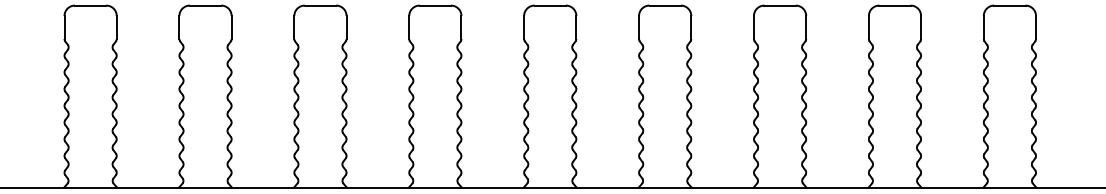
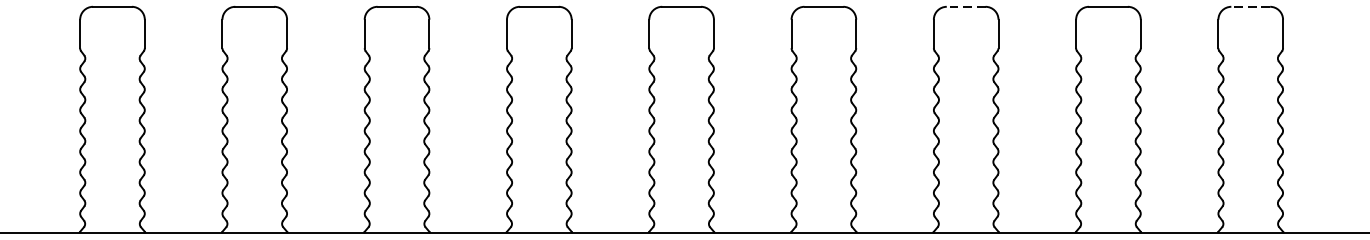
line: (780, 5) -> (966, 6), solid -> dashed
line: (1009, 5) -> (1250, 6), solid -> dashed

